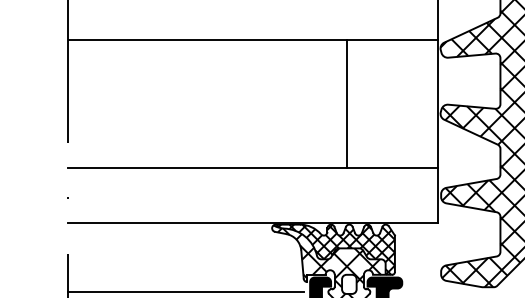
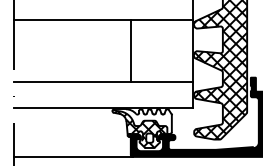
line: (346, 103) -> (131, 50), moved
hatch: (334, 249) -> (142, 121), removed
line: (185, 291) -> (70, 141), removed

